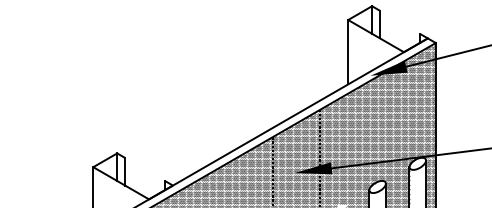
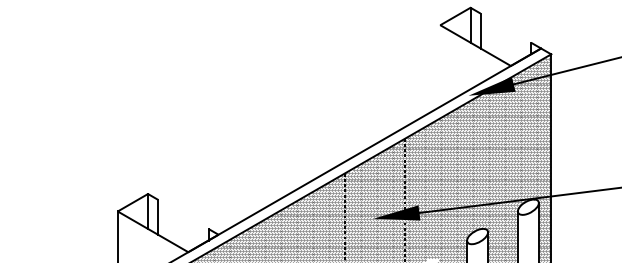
line: (348, 51) -> (440, 65), removed

